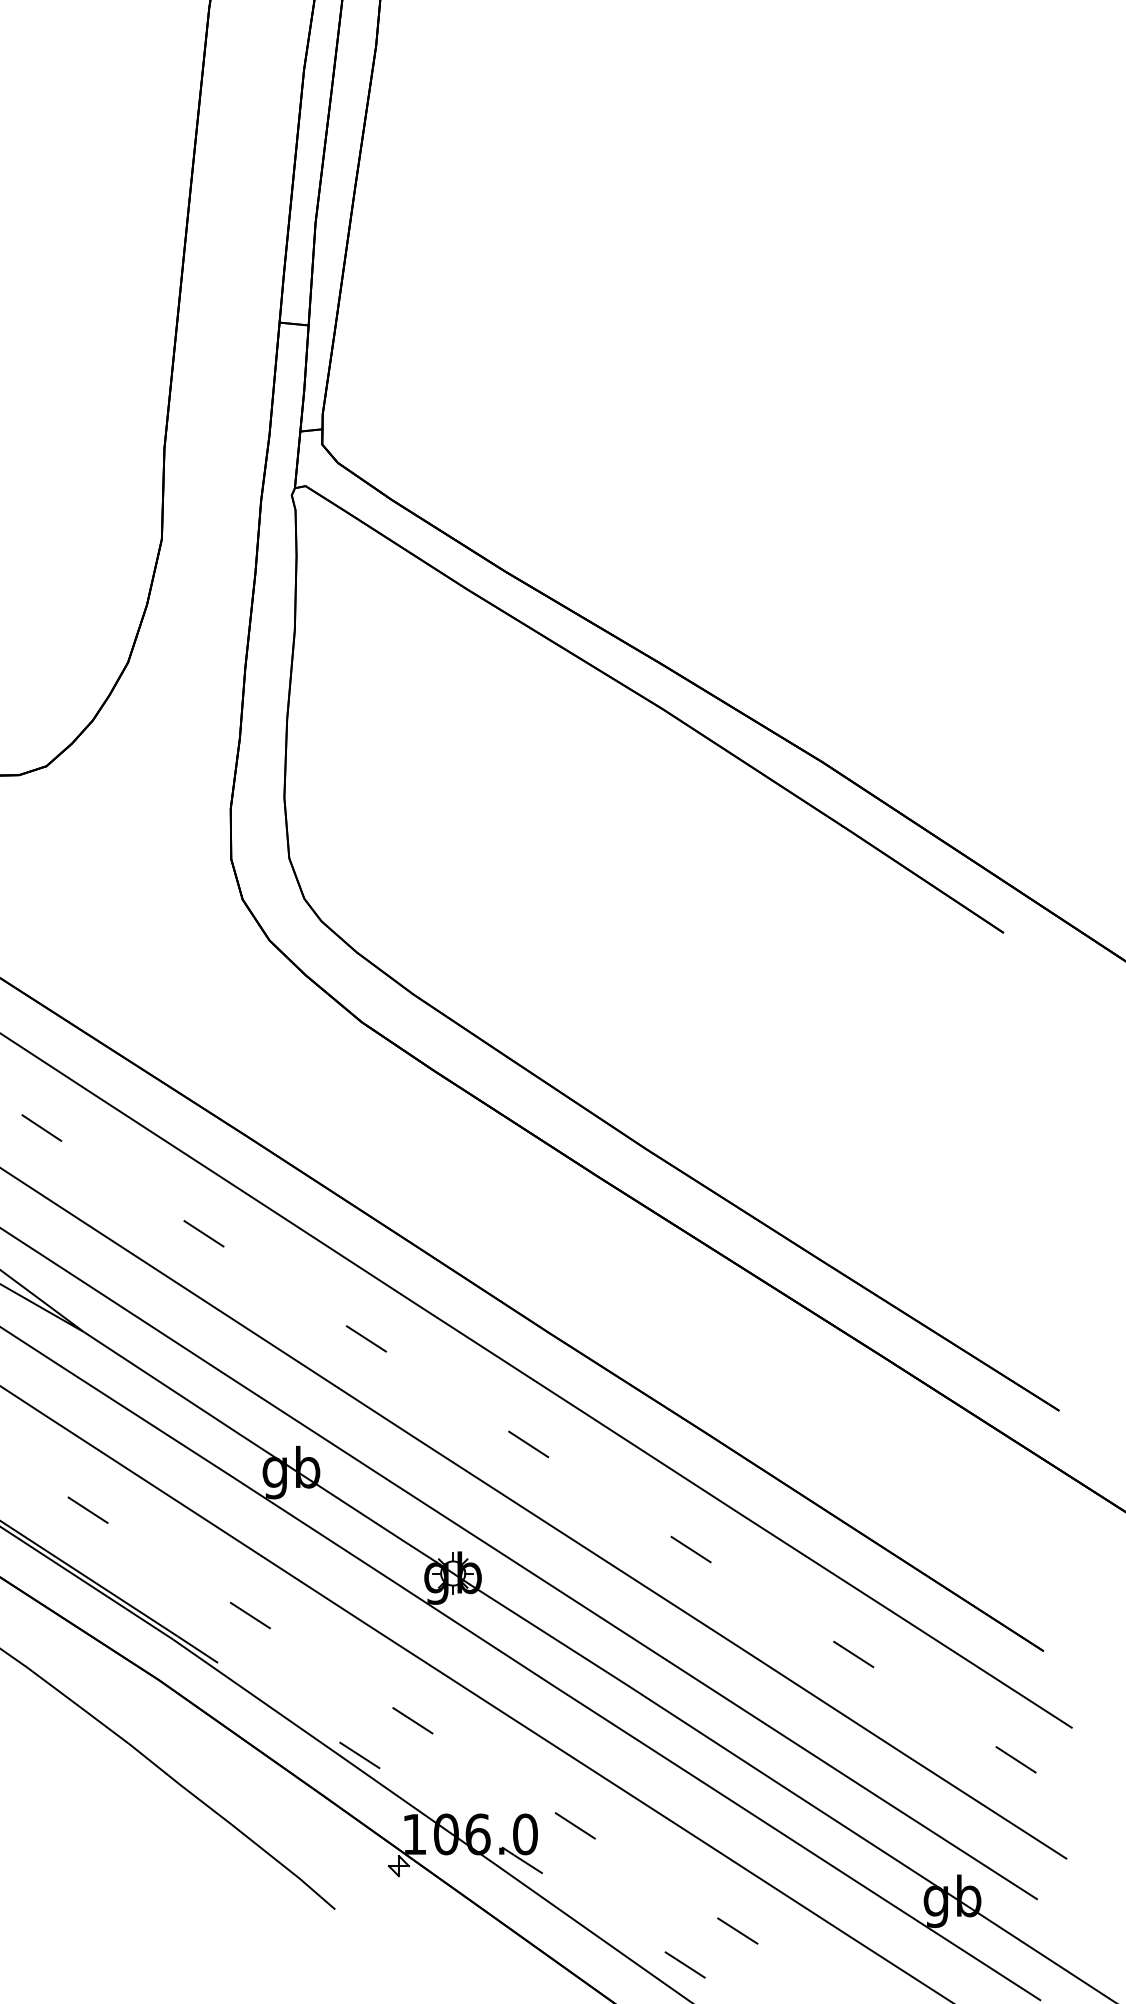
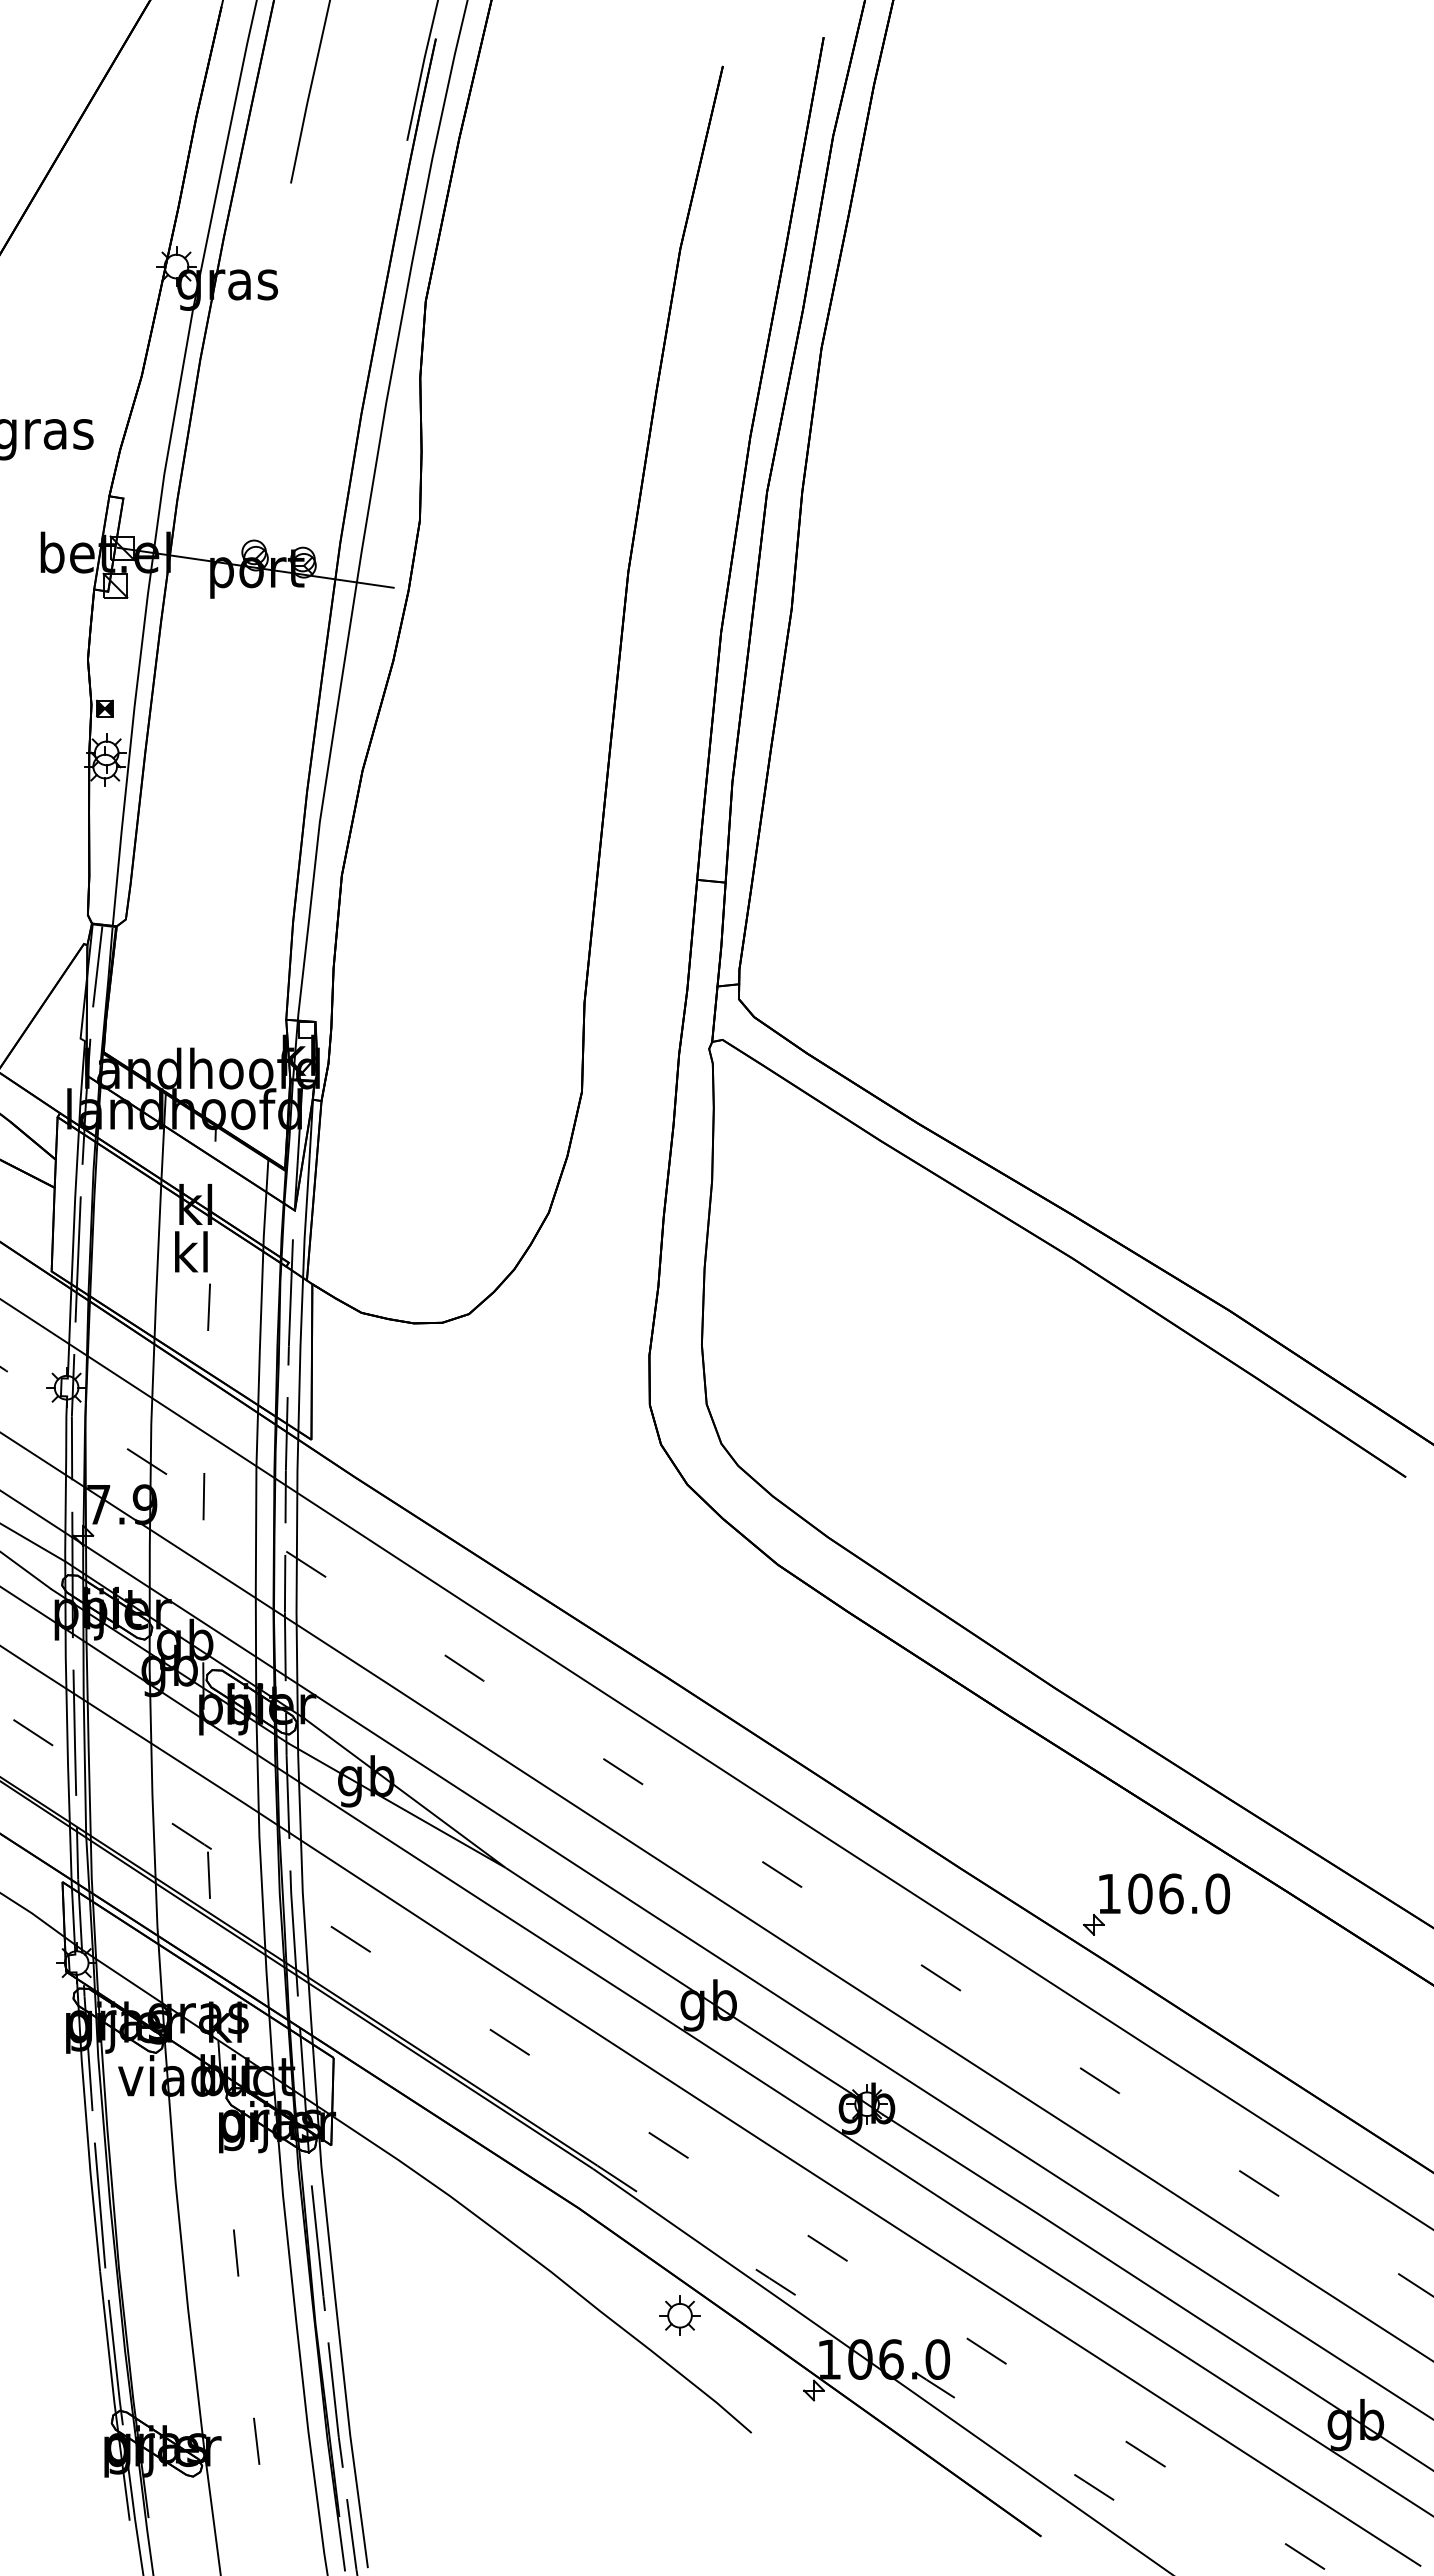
part: (748, 1369) -> (1156, 1904), added
part: (261, 1789) -> (679, 2315), added

